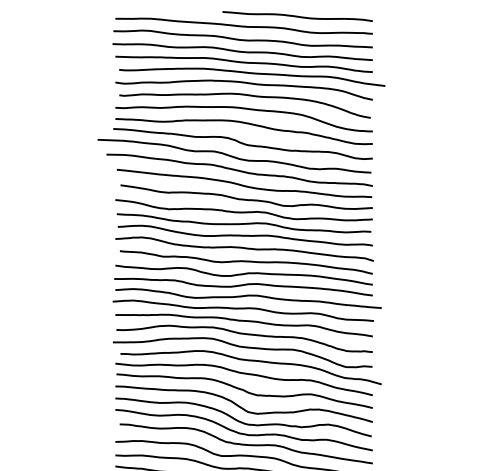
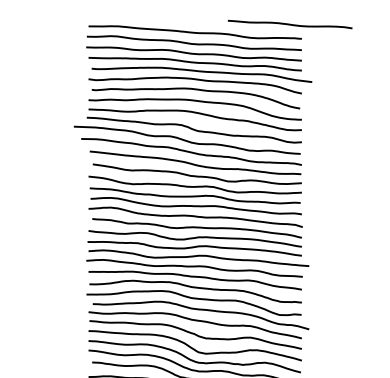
curve: (297, 16) -> (290, 24), moved

